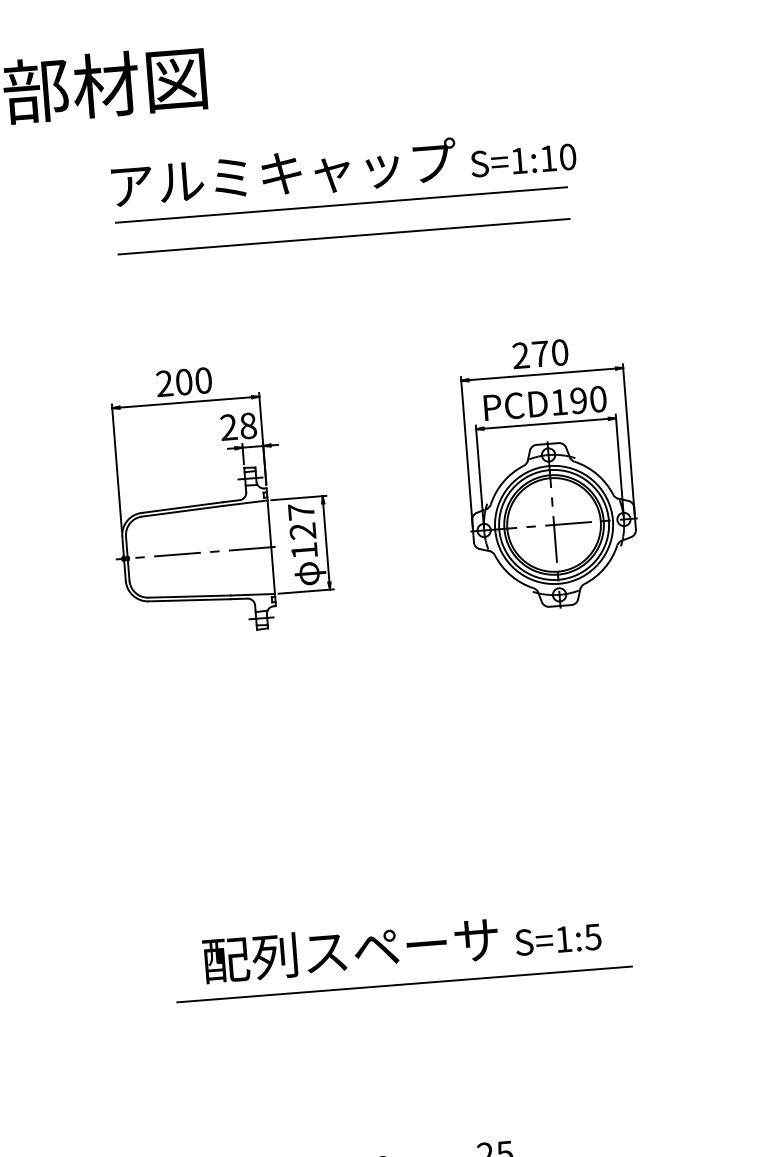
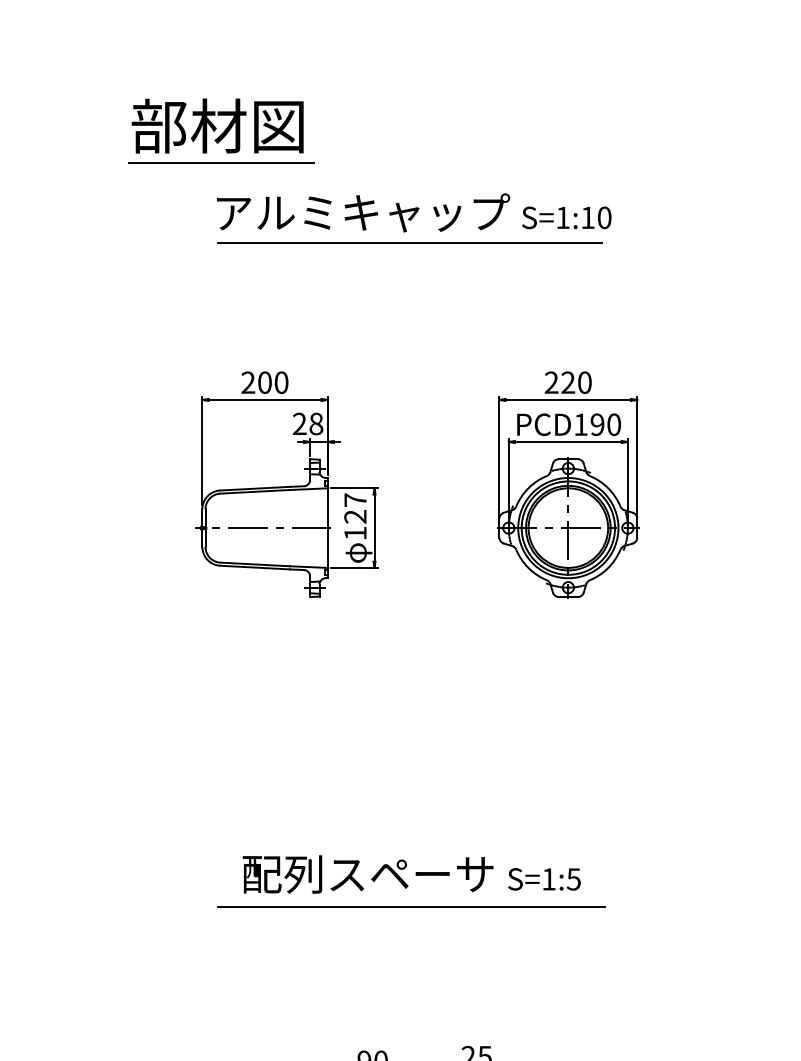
line: (112, 127) -> (221, 162), added
line: (343, 235) -> (409, 269), removed
text: (540, 353) -> (568, 382), 270 -> 220

